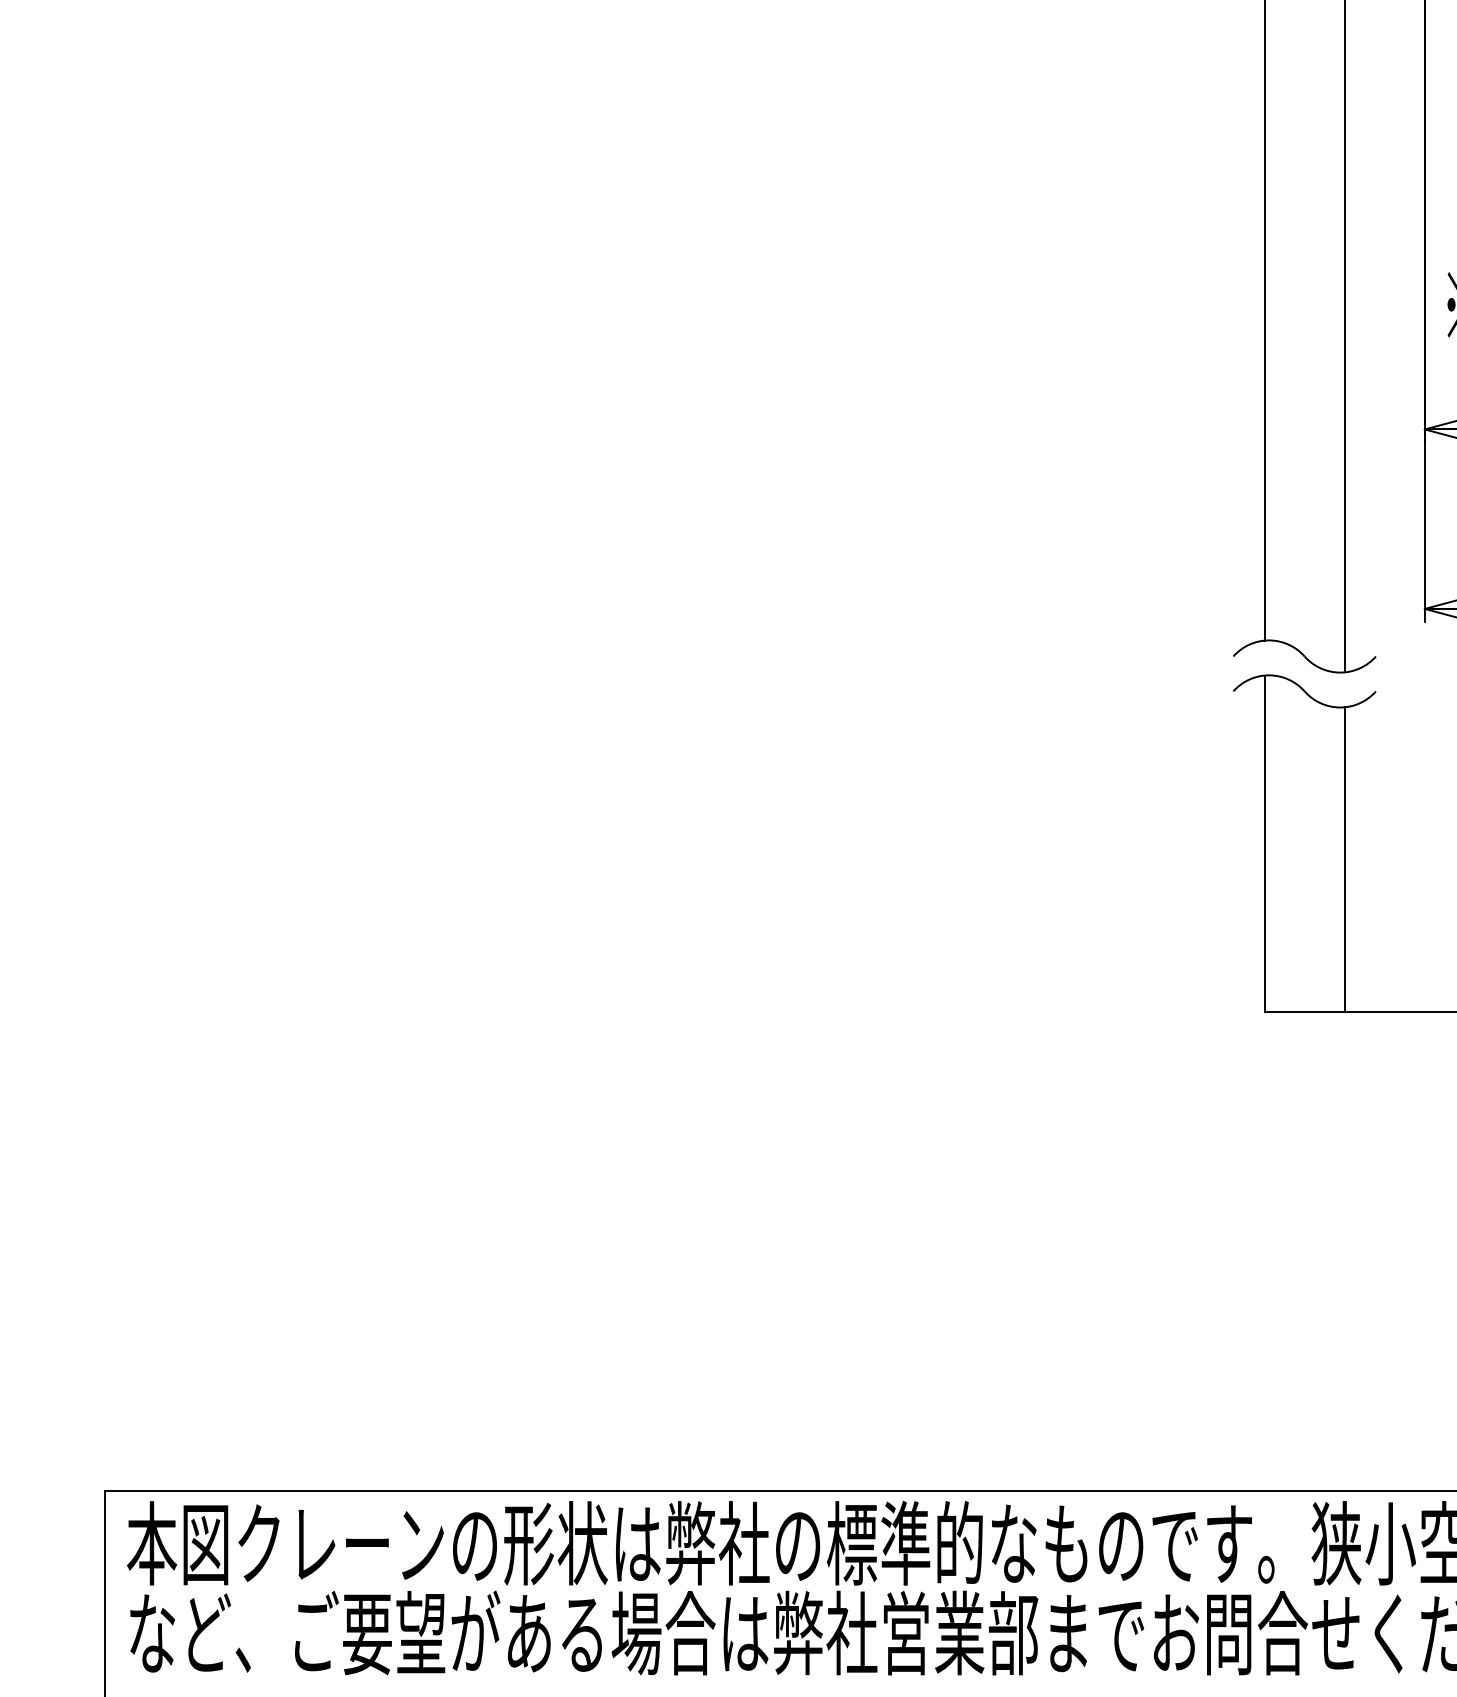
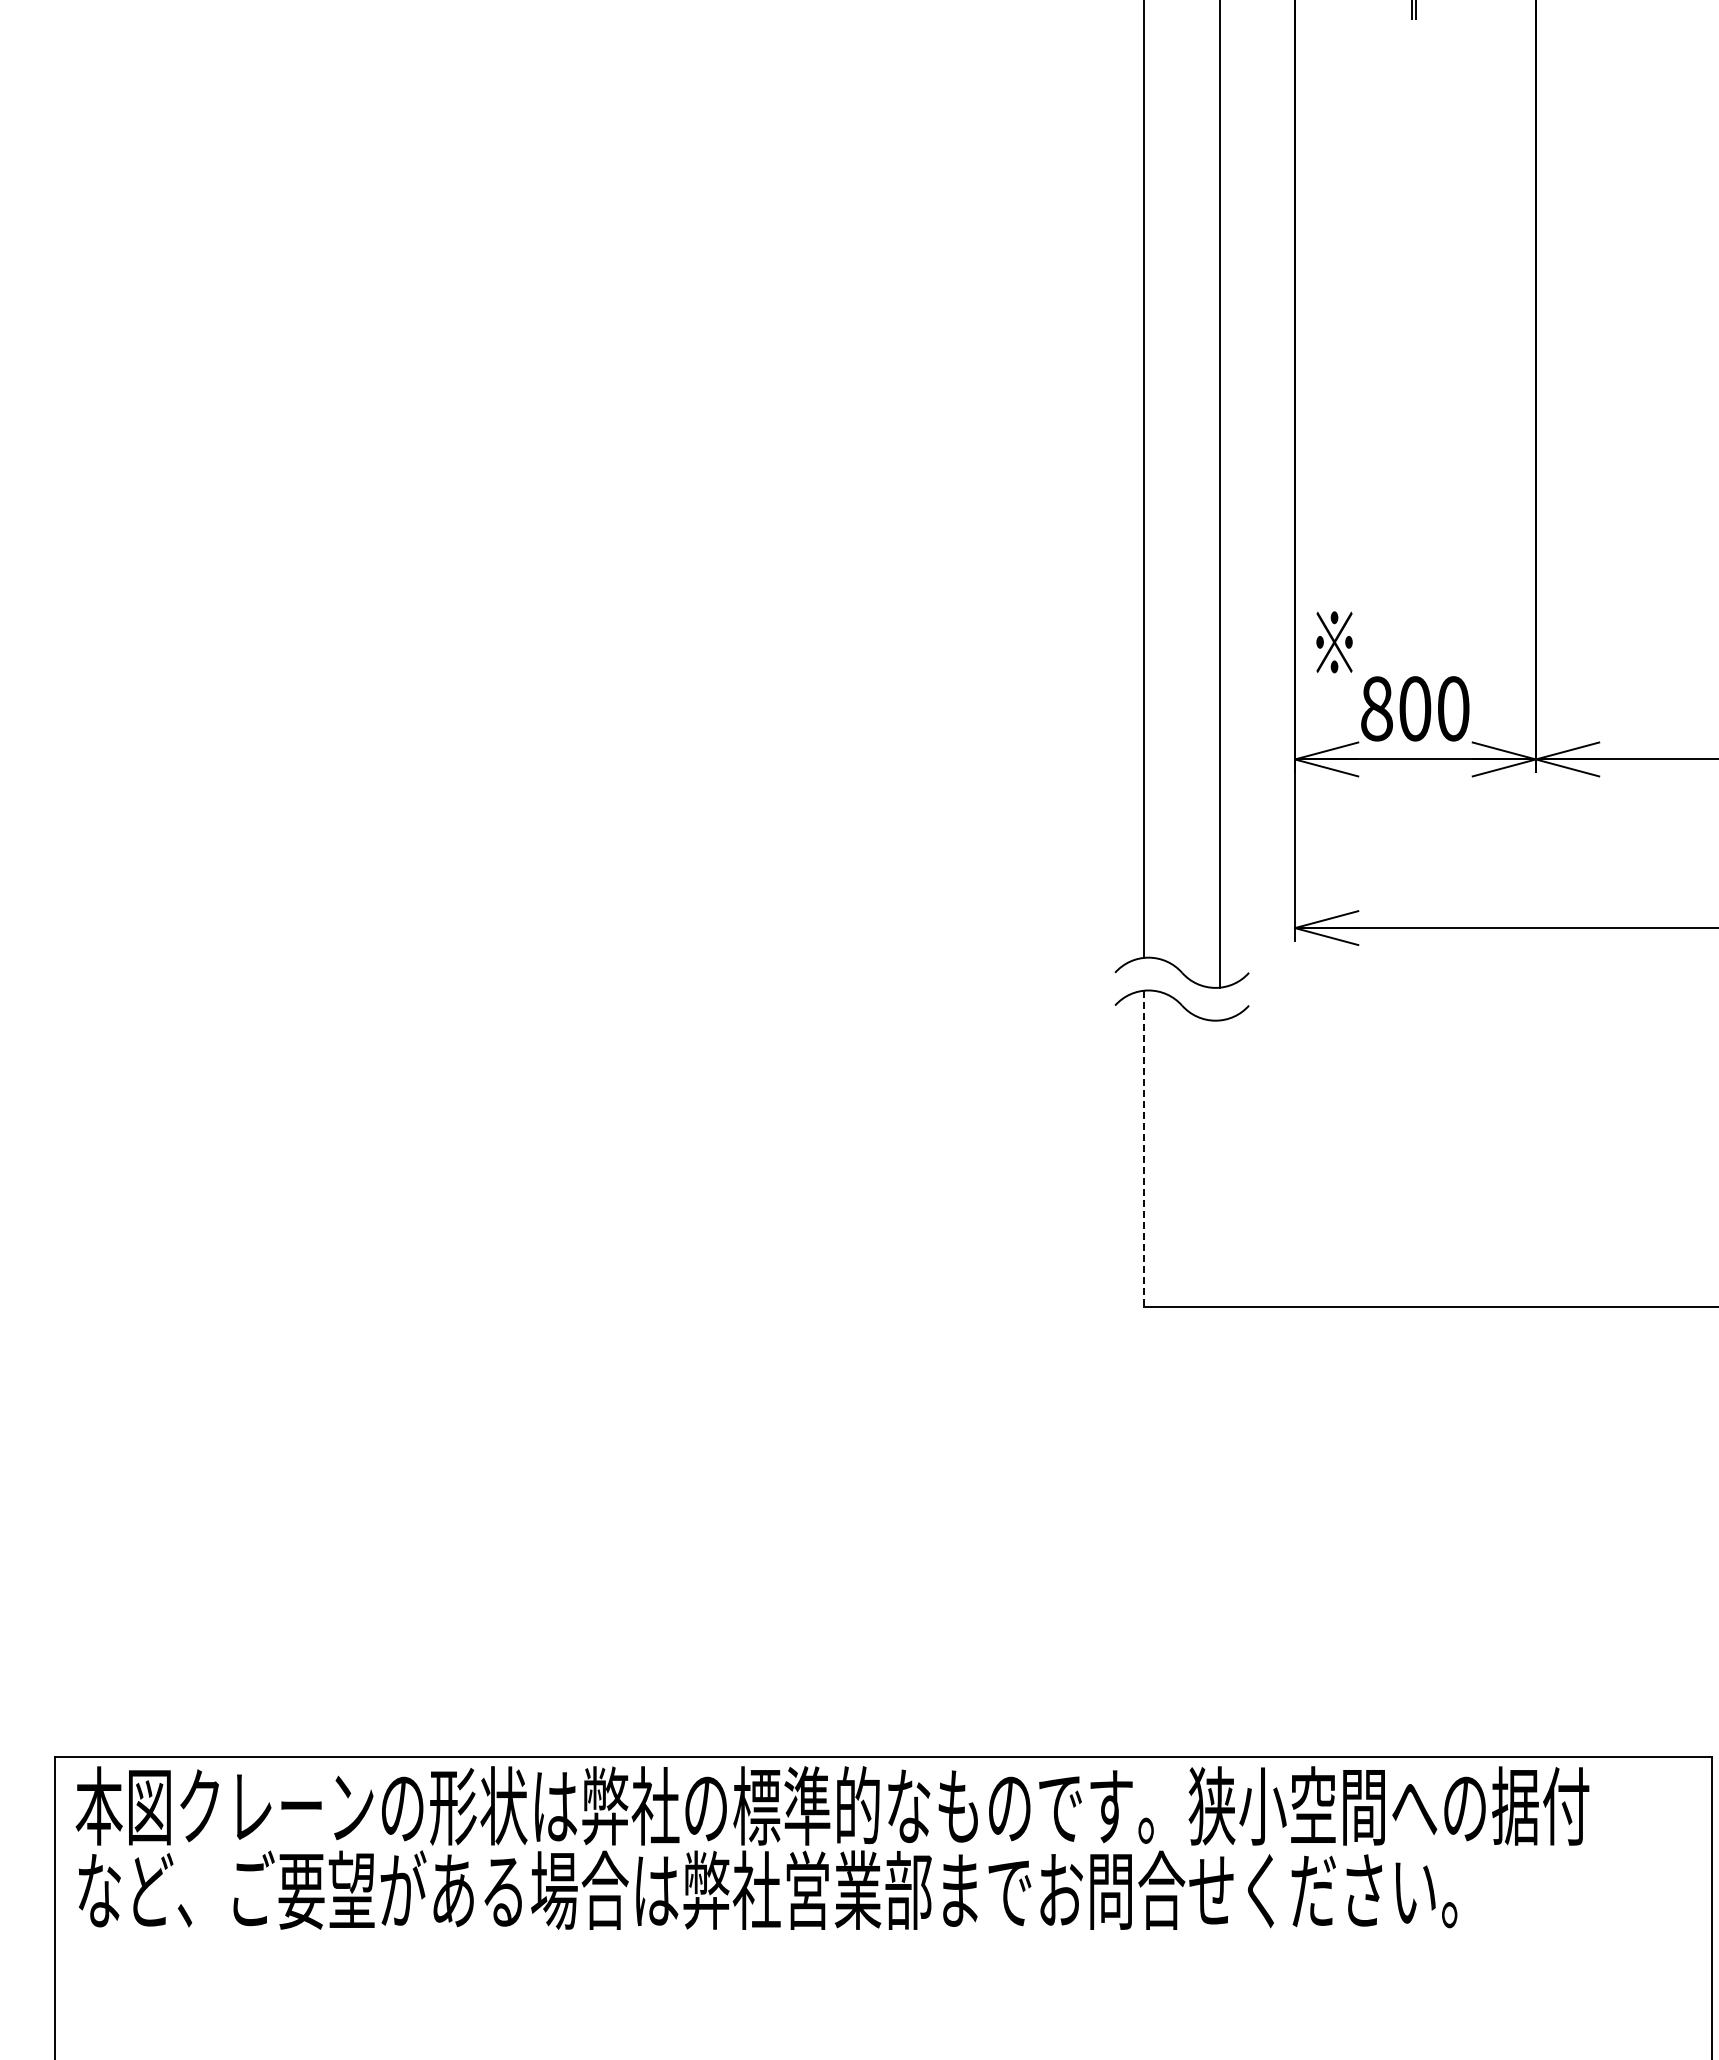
line: (1264, 844) -> (1144, 1149), solid -> dashed
line: (1344, 859) -> (1219, 1163), removed

